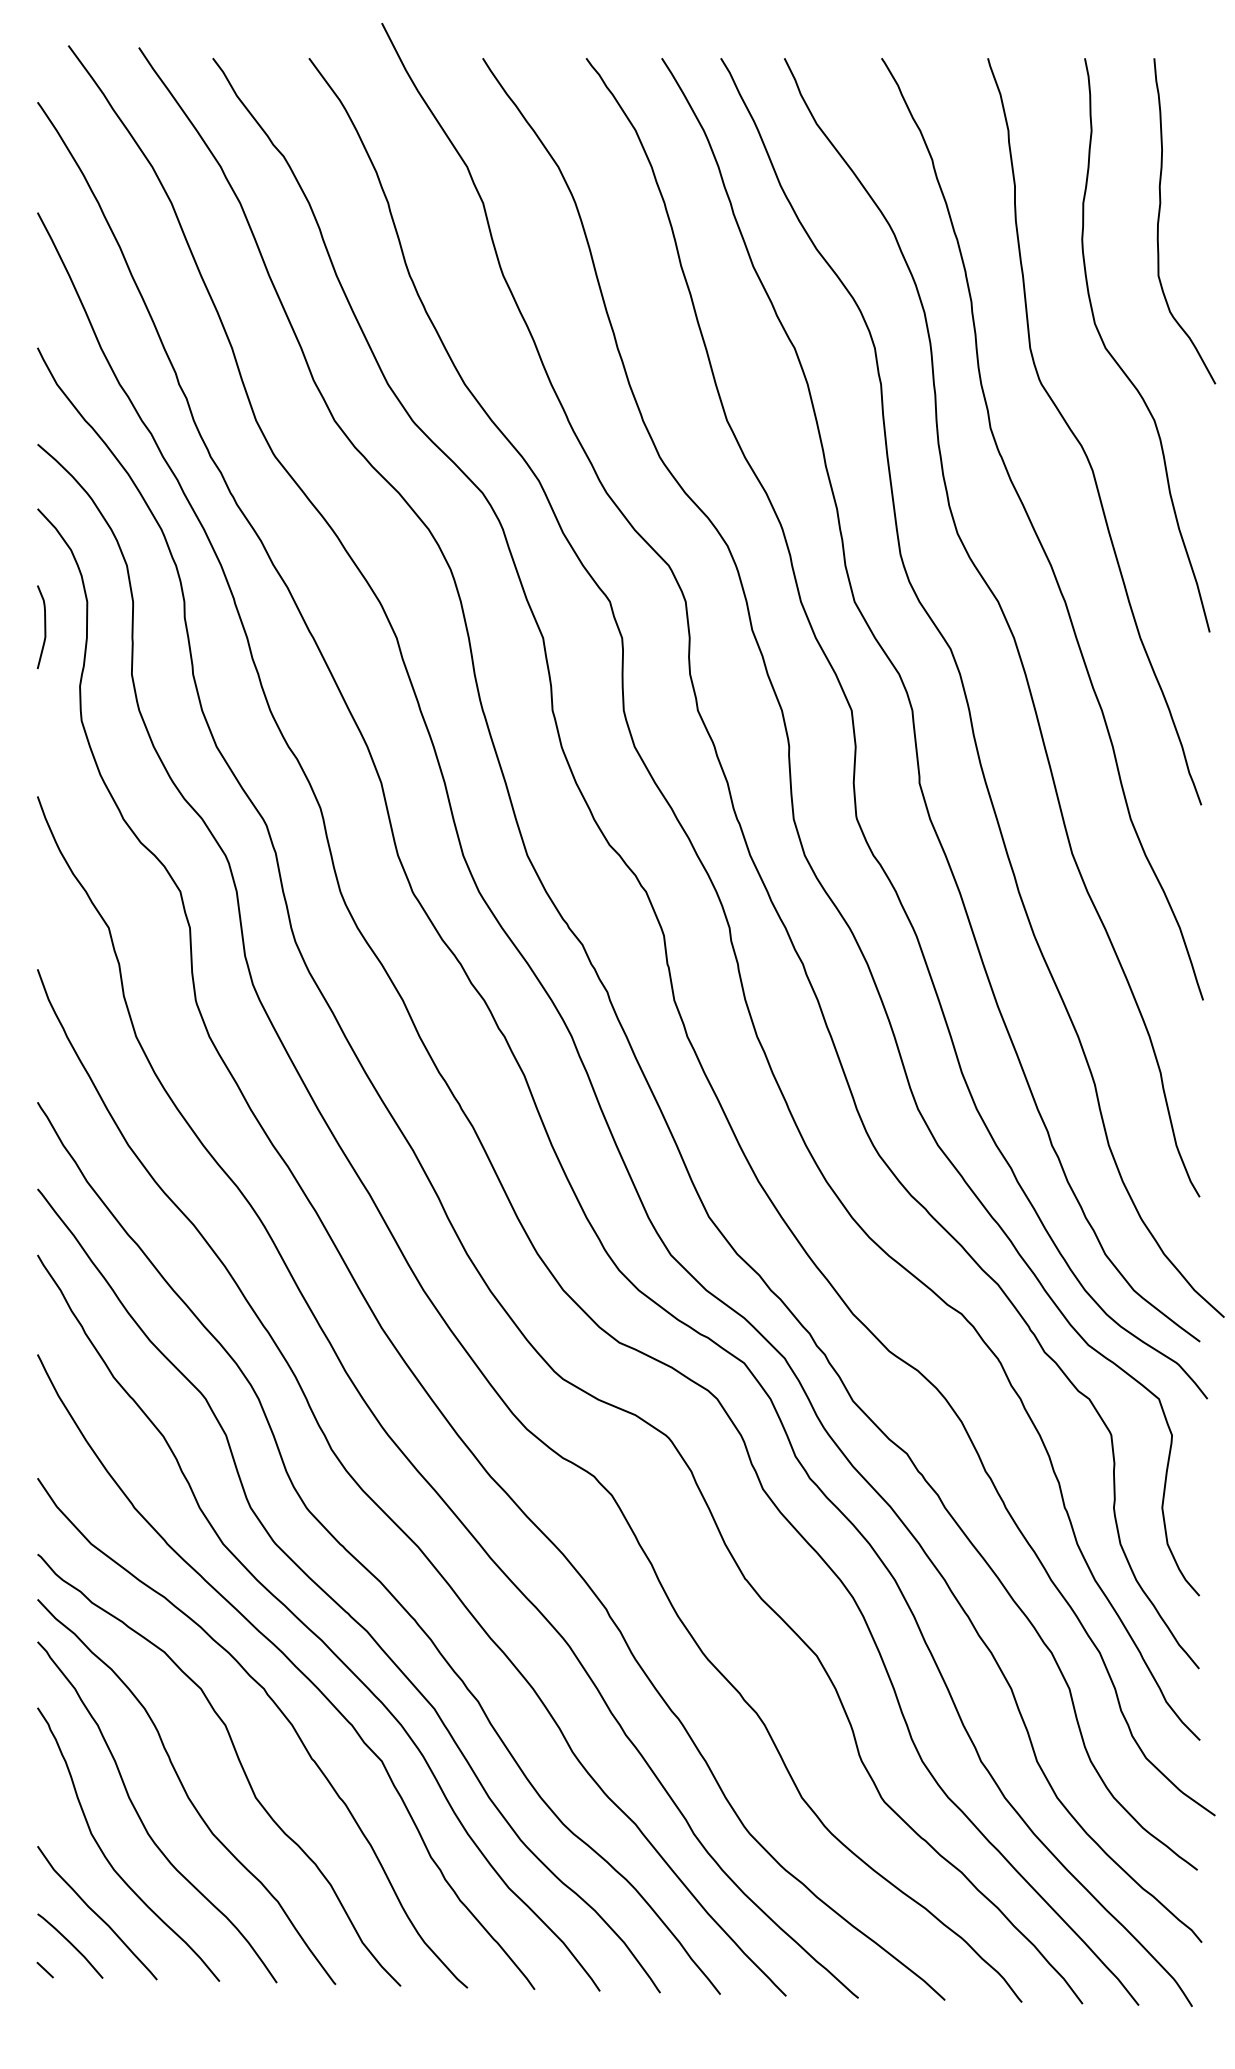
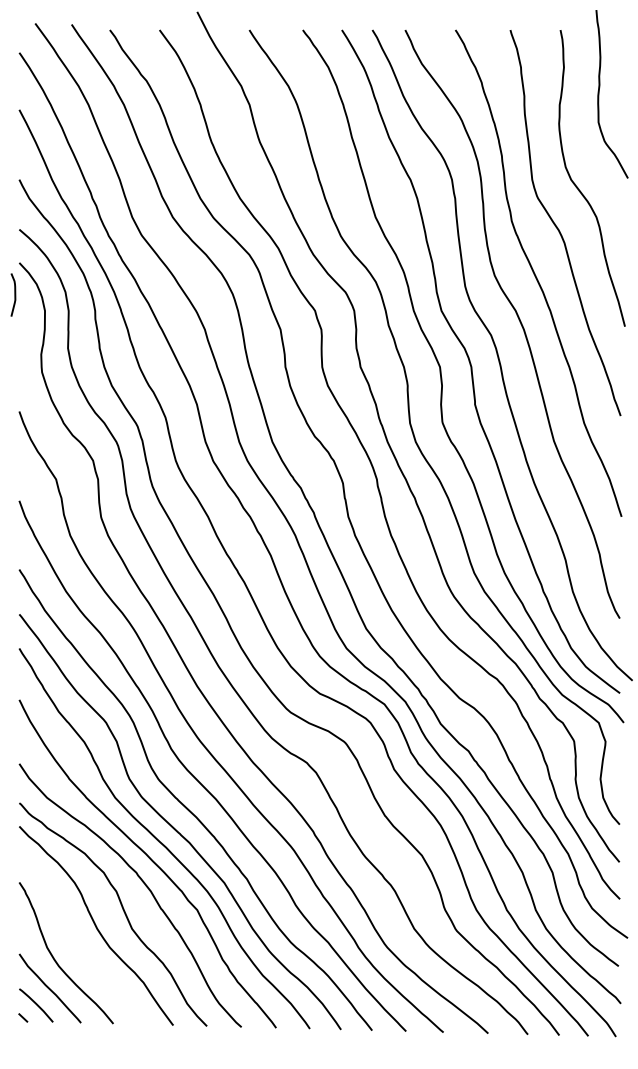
curve: (1160, 221) -> (599, 94), moved
curve: (43, 626) -> (14, 294), moved
curve: (142, 1818) -> (73, 939), removed

